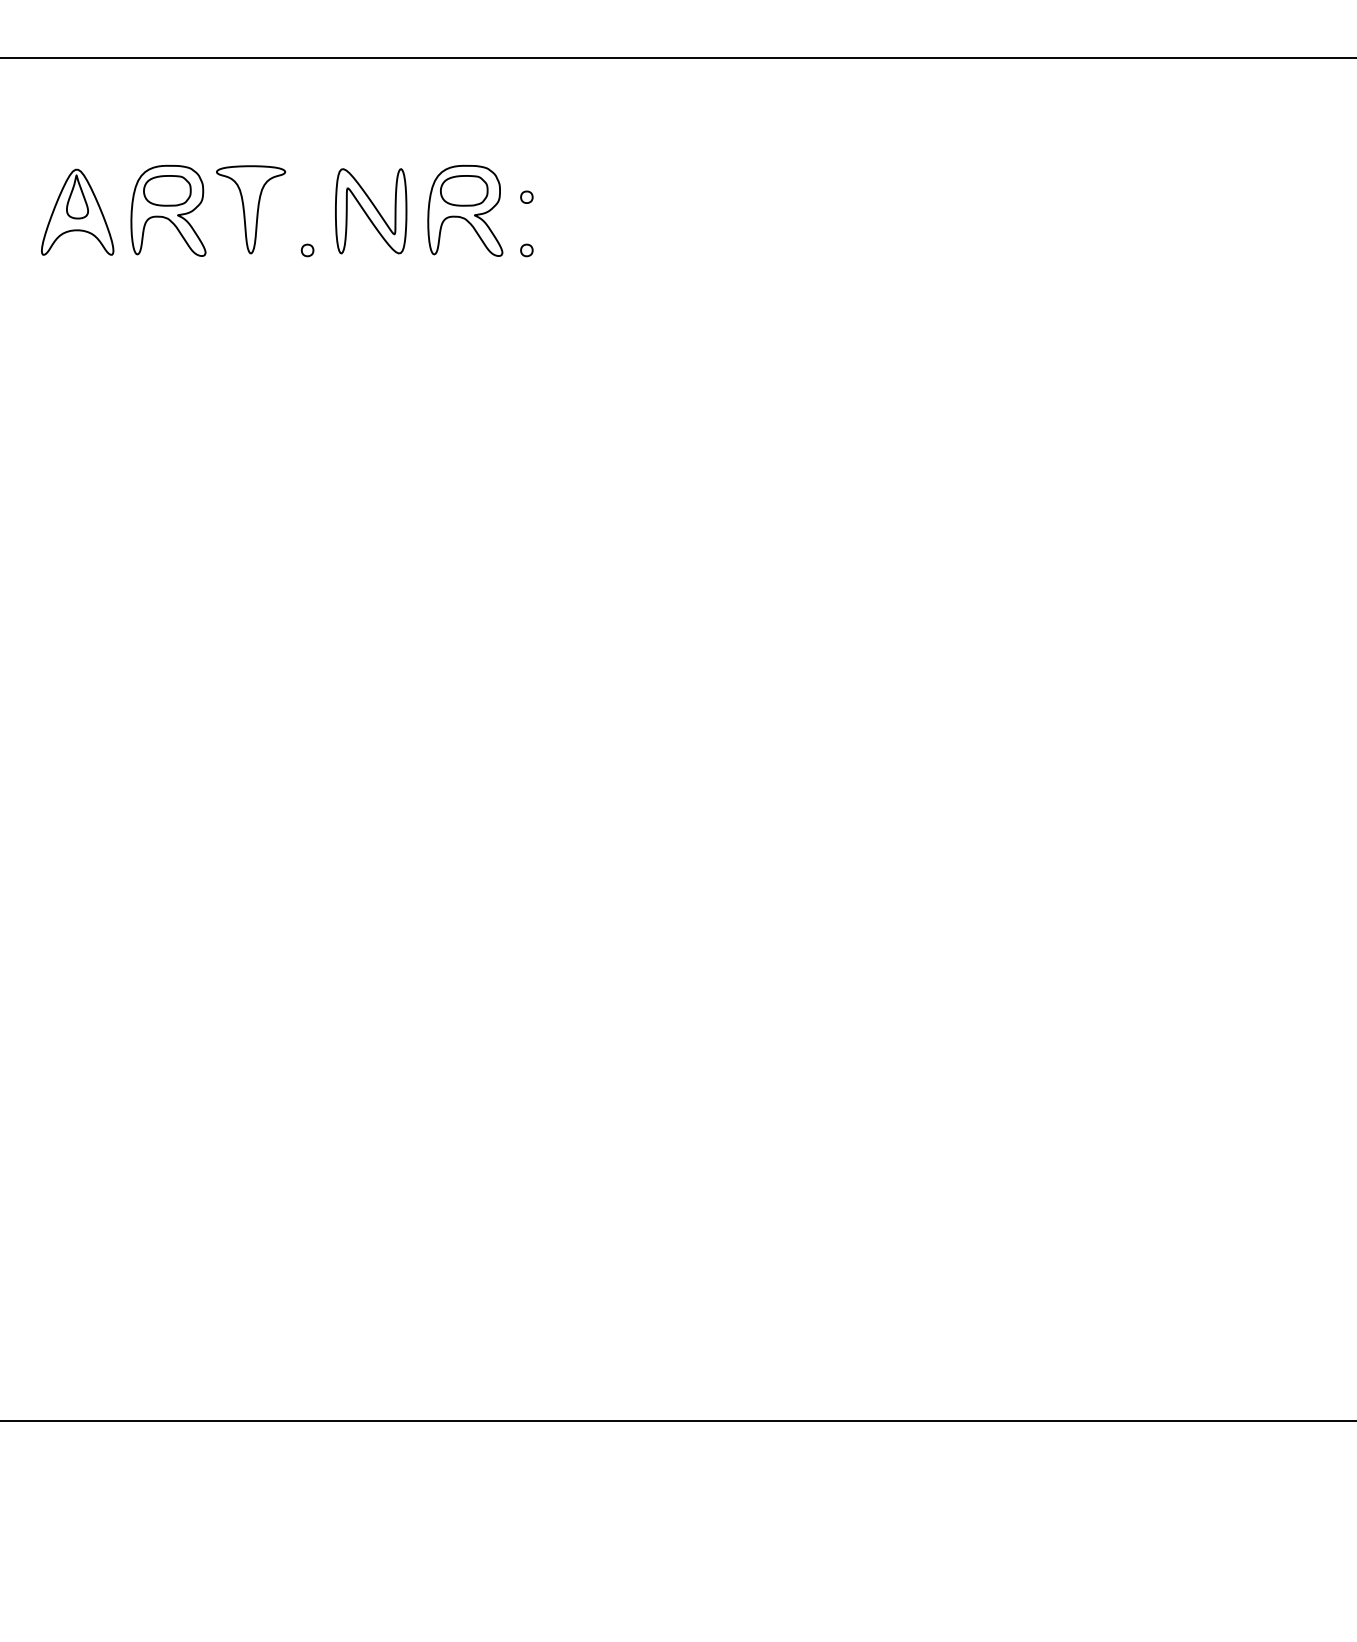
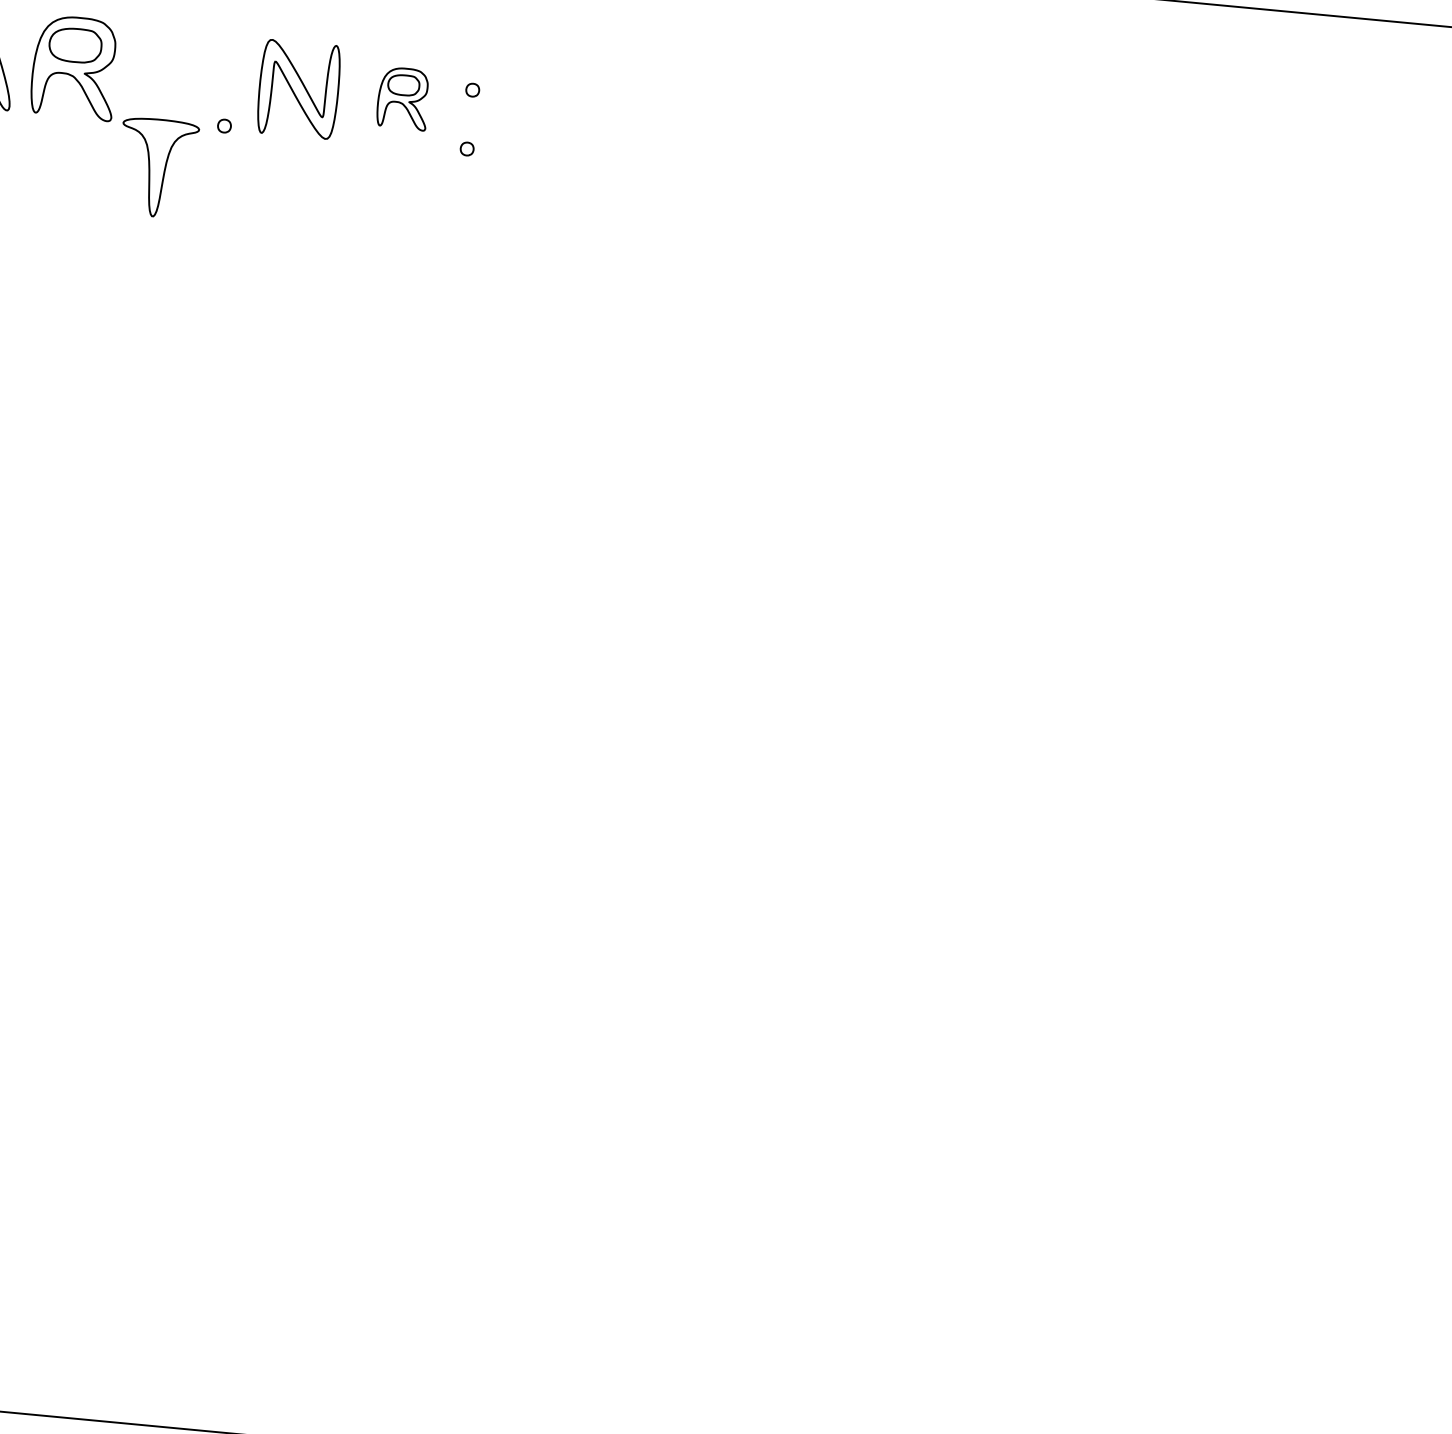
part: (251, 209) -> (157, 167), moved
part: (465, 210) -> (403, 98), size x0.6

